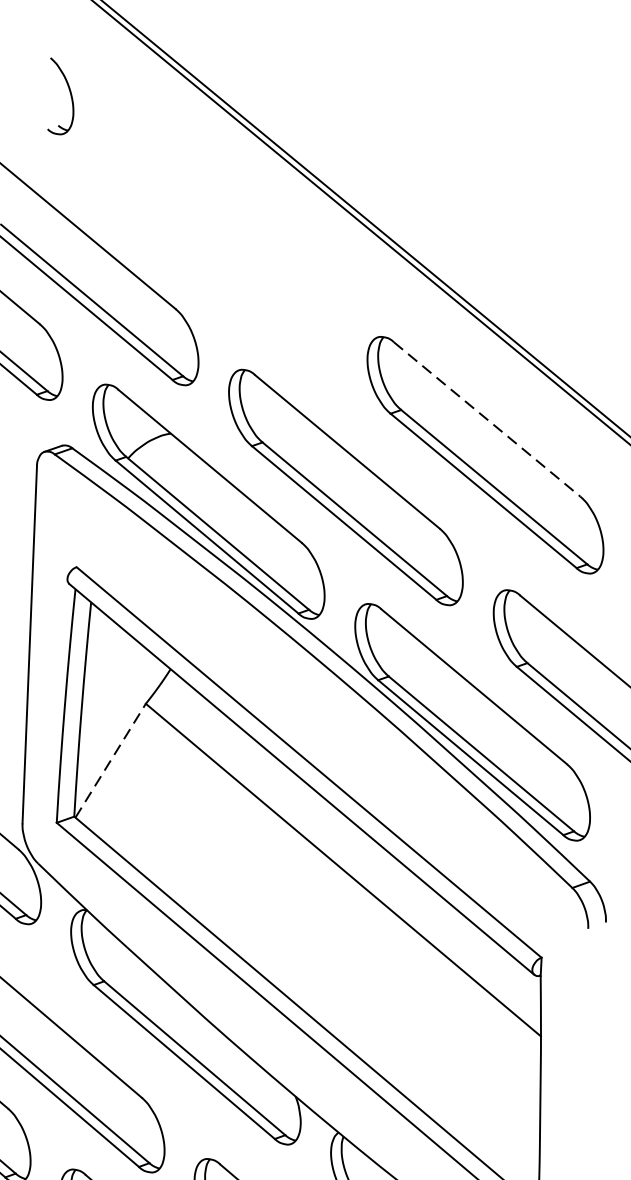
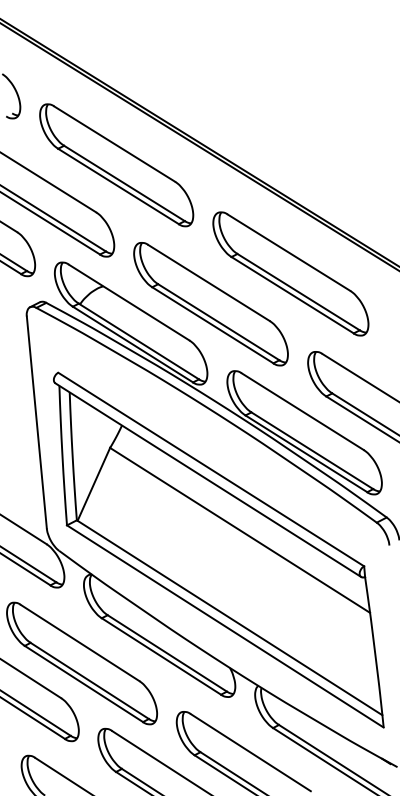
part: (219, 235) -> (116, 165), added
line: (487, 419) -> (289, 252), dashed -> solid
line: (109, 760) -> (93, 484), dashed -> solid

